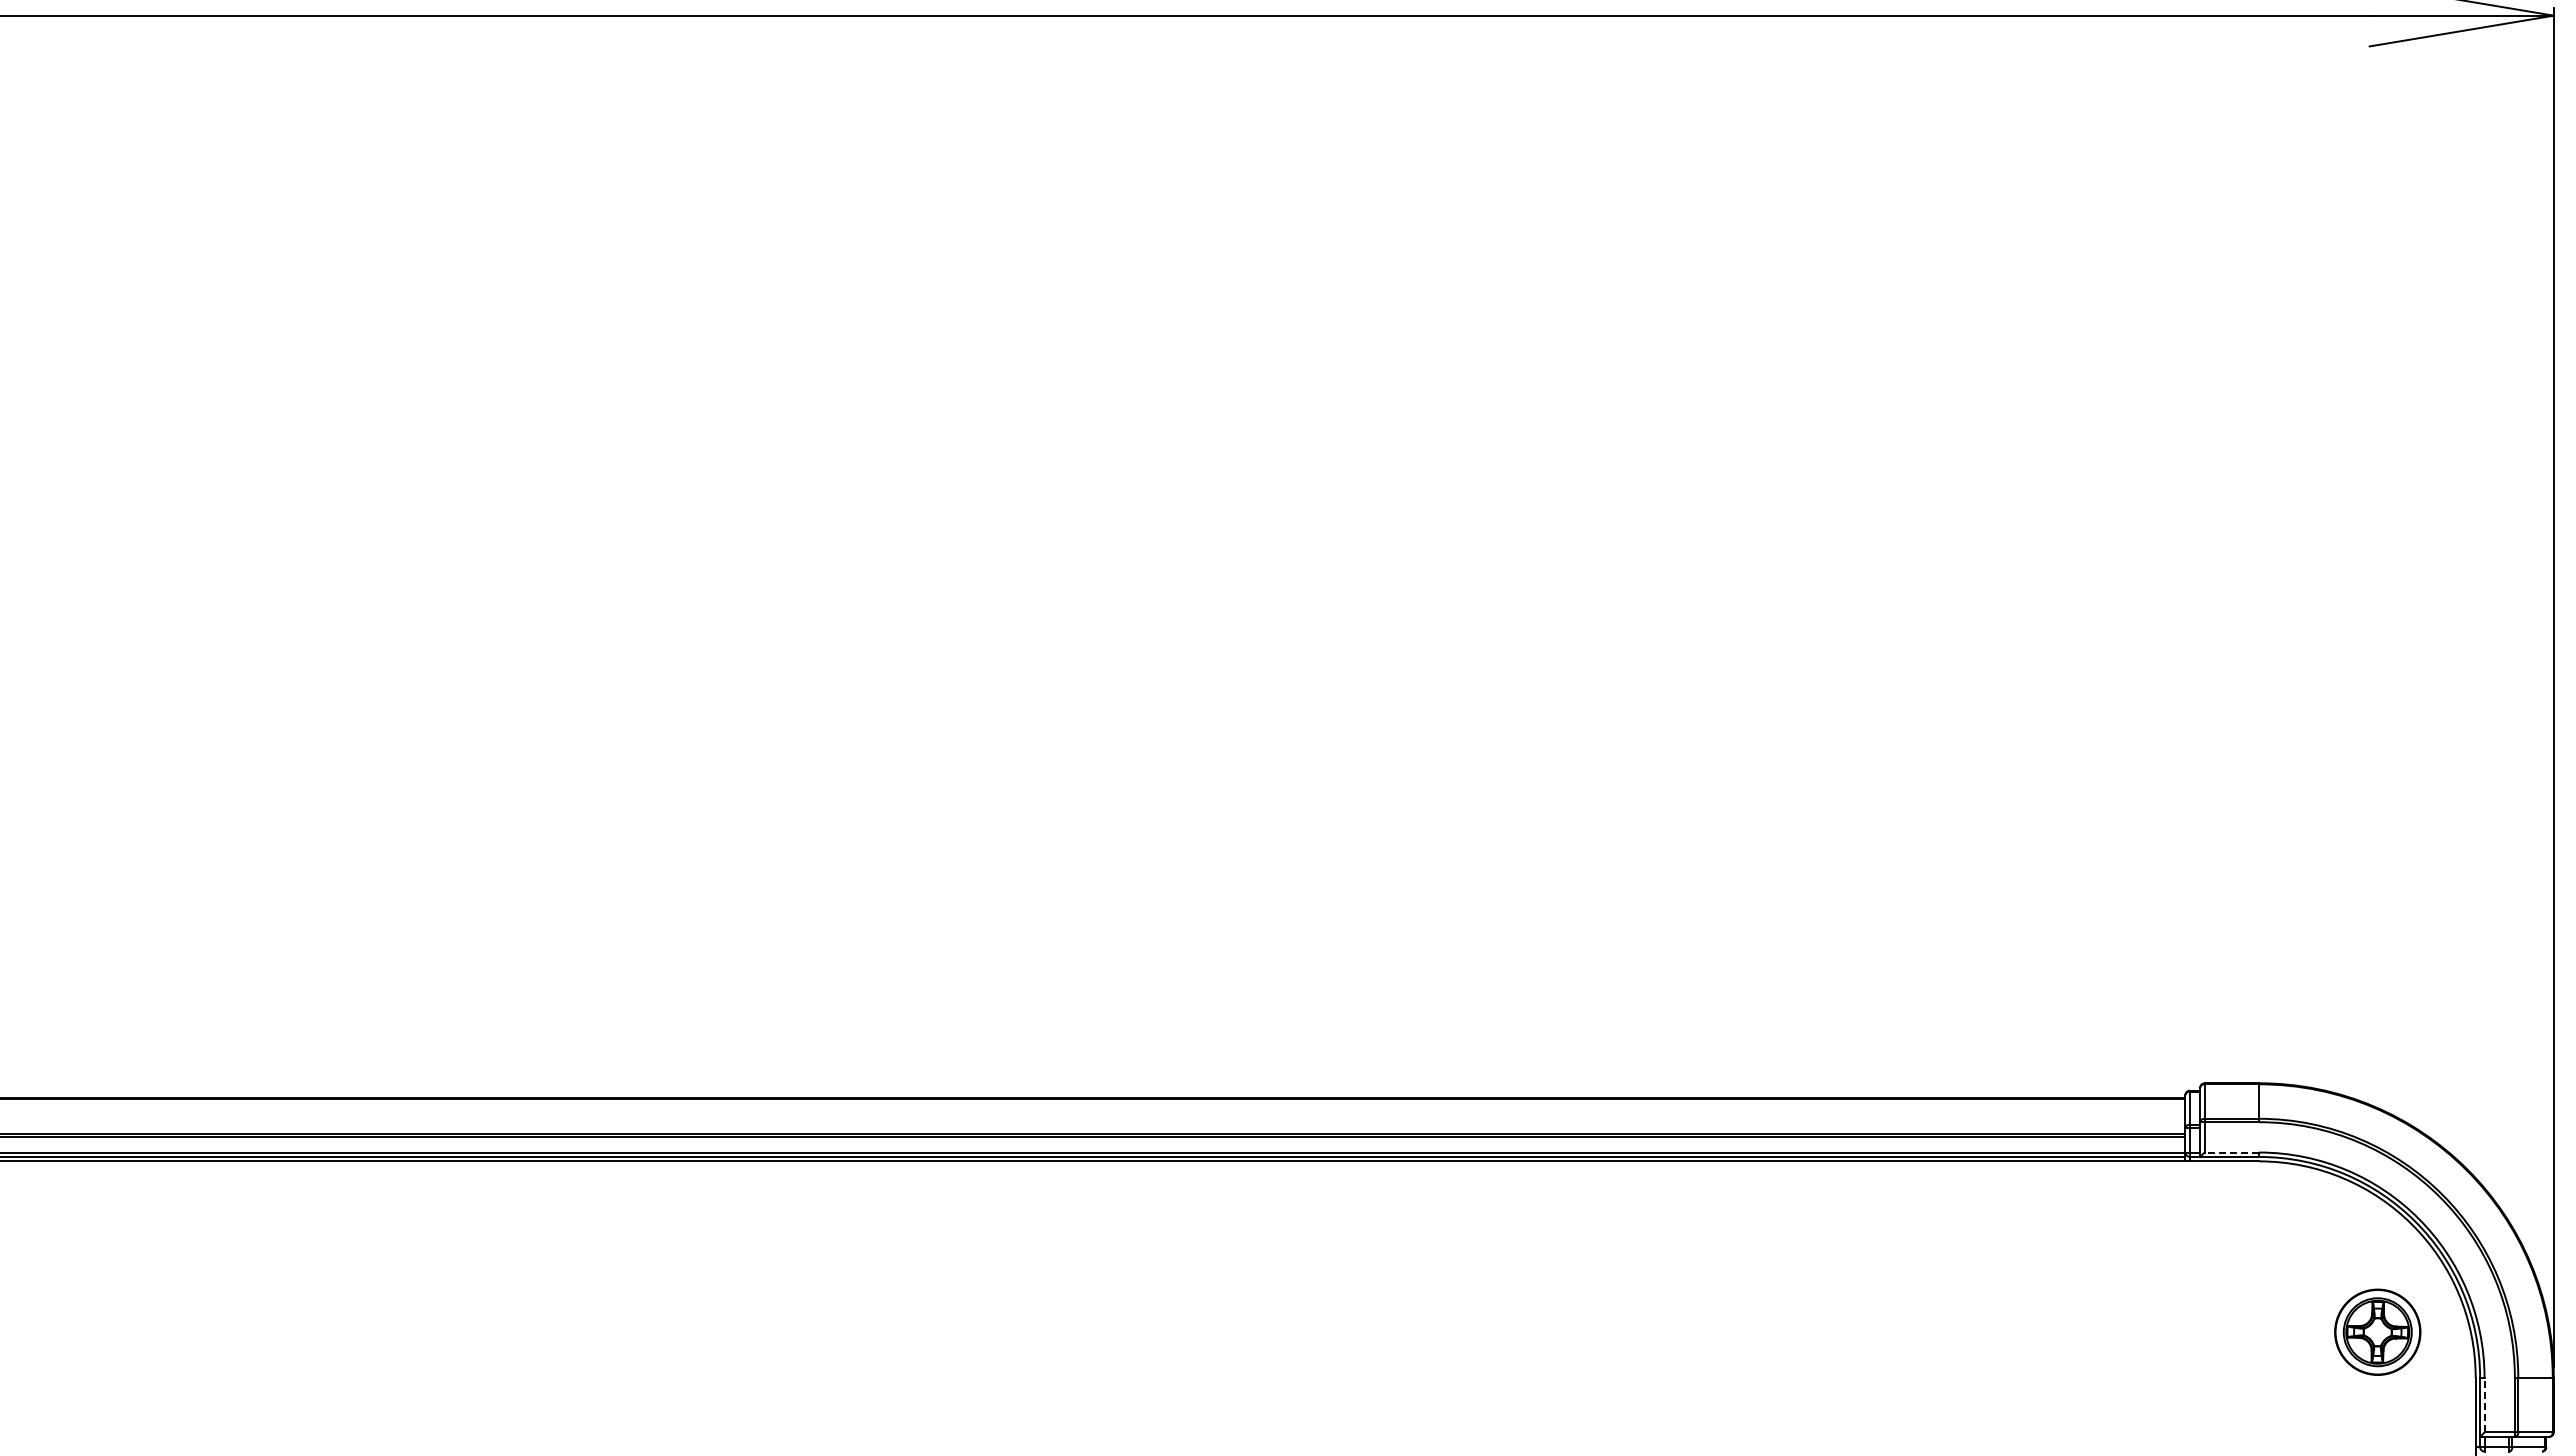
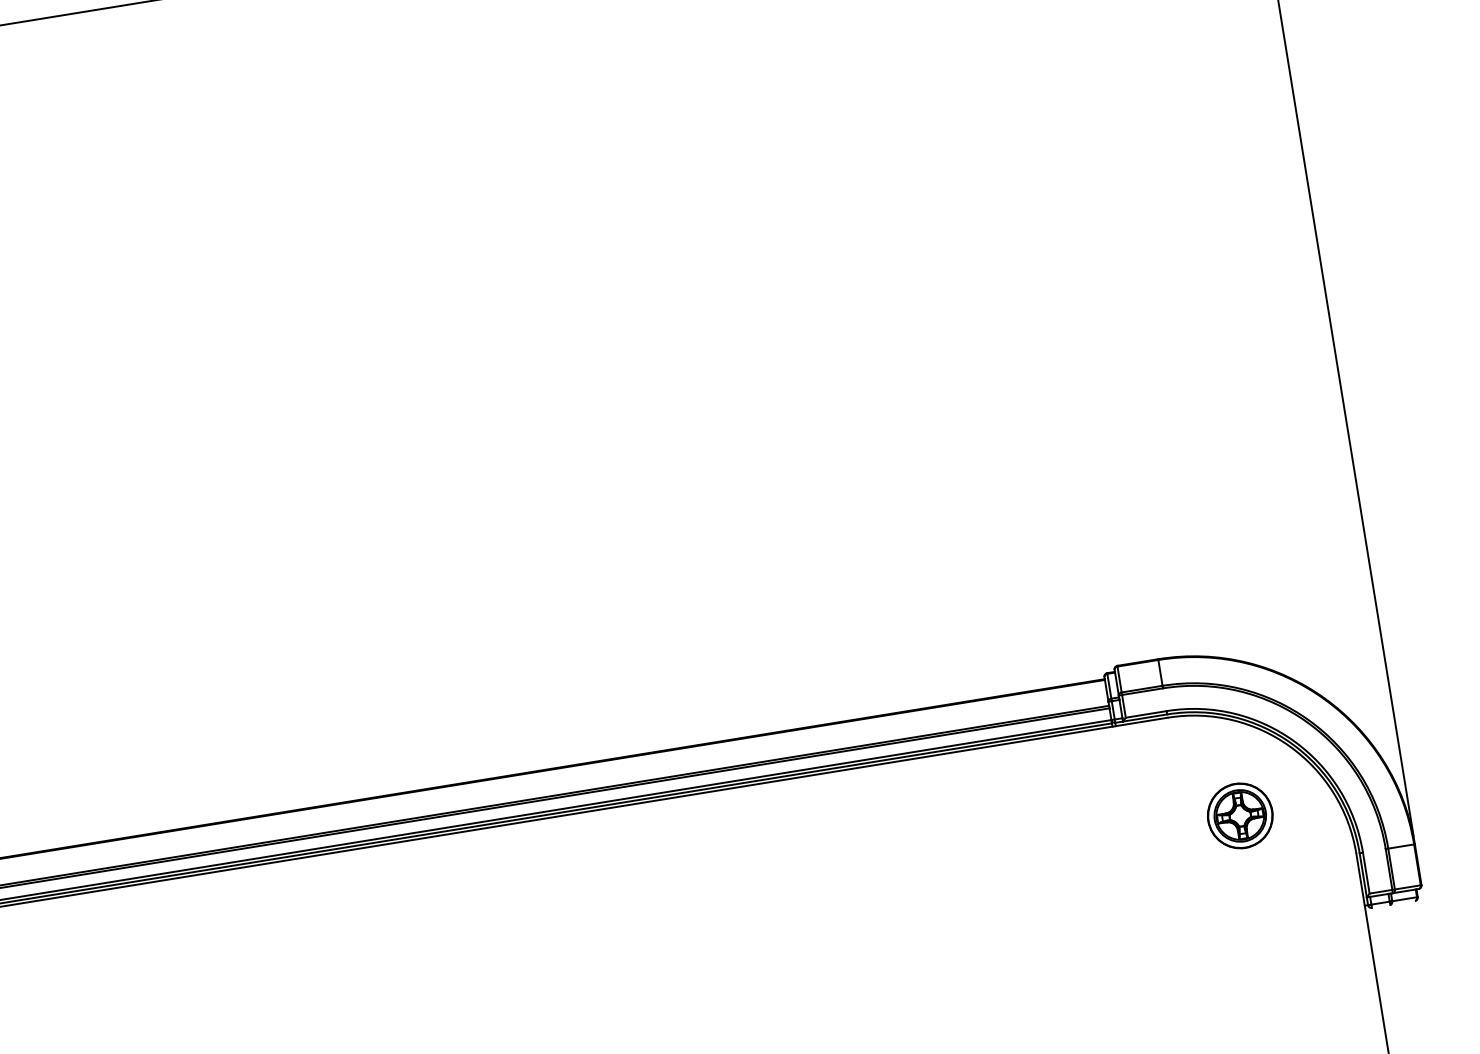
line: (2231, 1152) -> (1145, 714), dashed -> solid
part: (2377, 1331) -> (1239, 815), moved
line: (2484, 1404) -> (1366, 872), dashed -> solid

